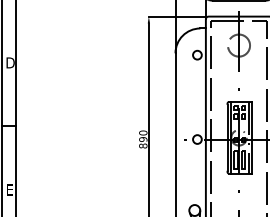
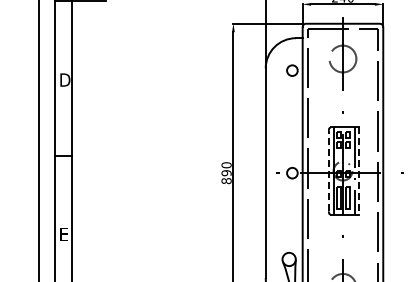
line: (227, 137) -> (329, 170), solid -> dashed
line: (252, 138) -> (359, 171), solid -> dashed

